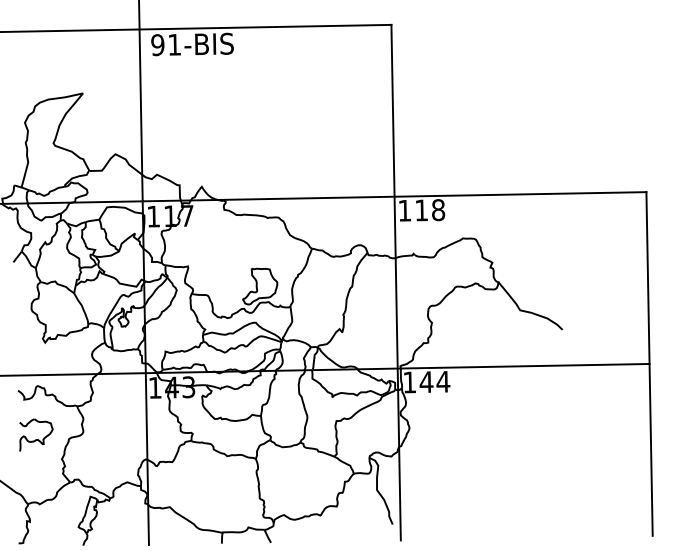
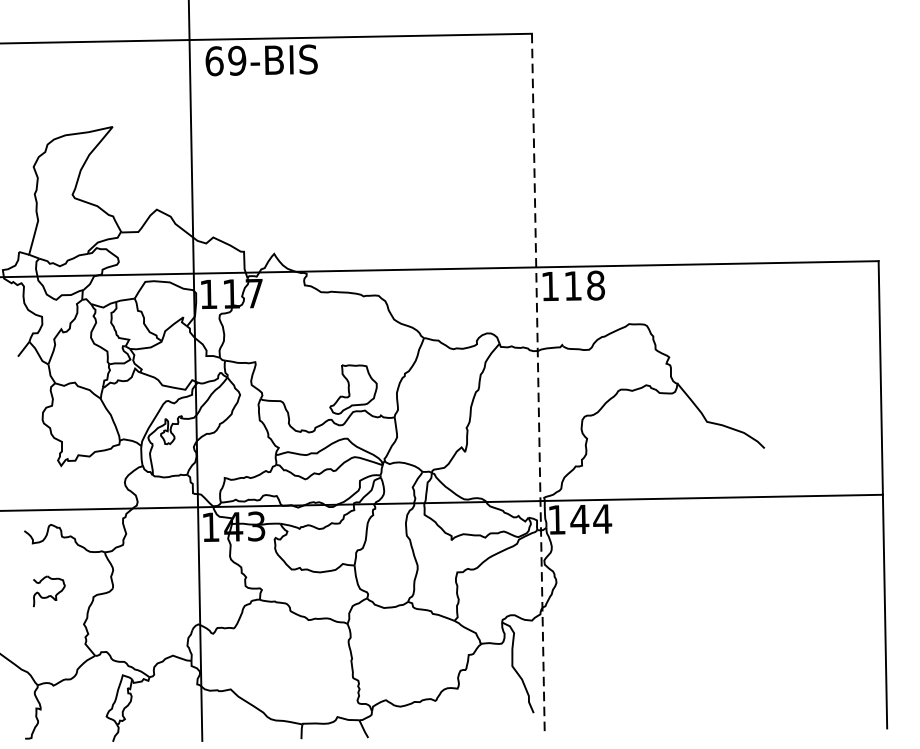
text: (166, 44) -> (226, 60), 91-BIS -> 69-BIS
line: (396, 282) -> (538, 384), solid -> dashed
part: (36, 434) -> (49, 590), size x0.7

